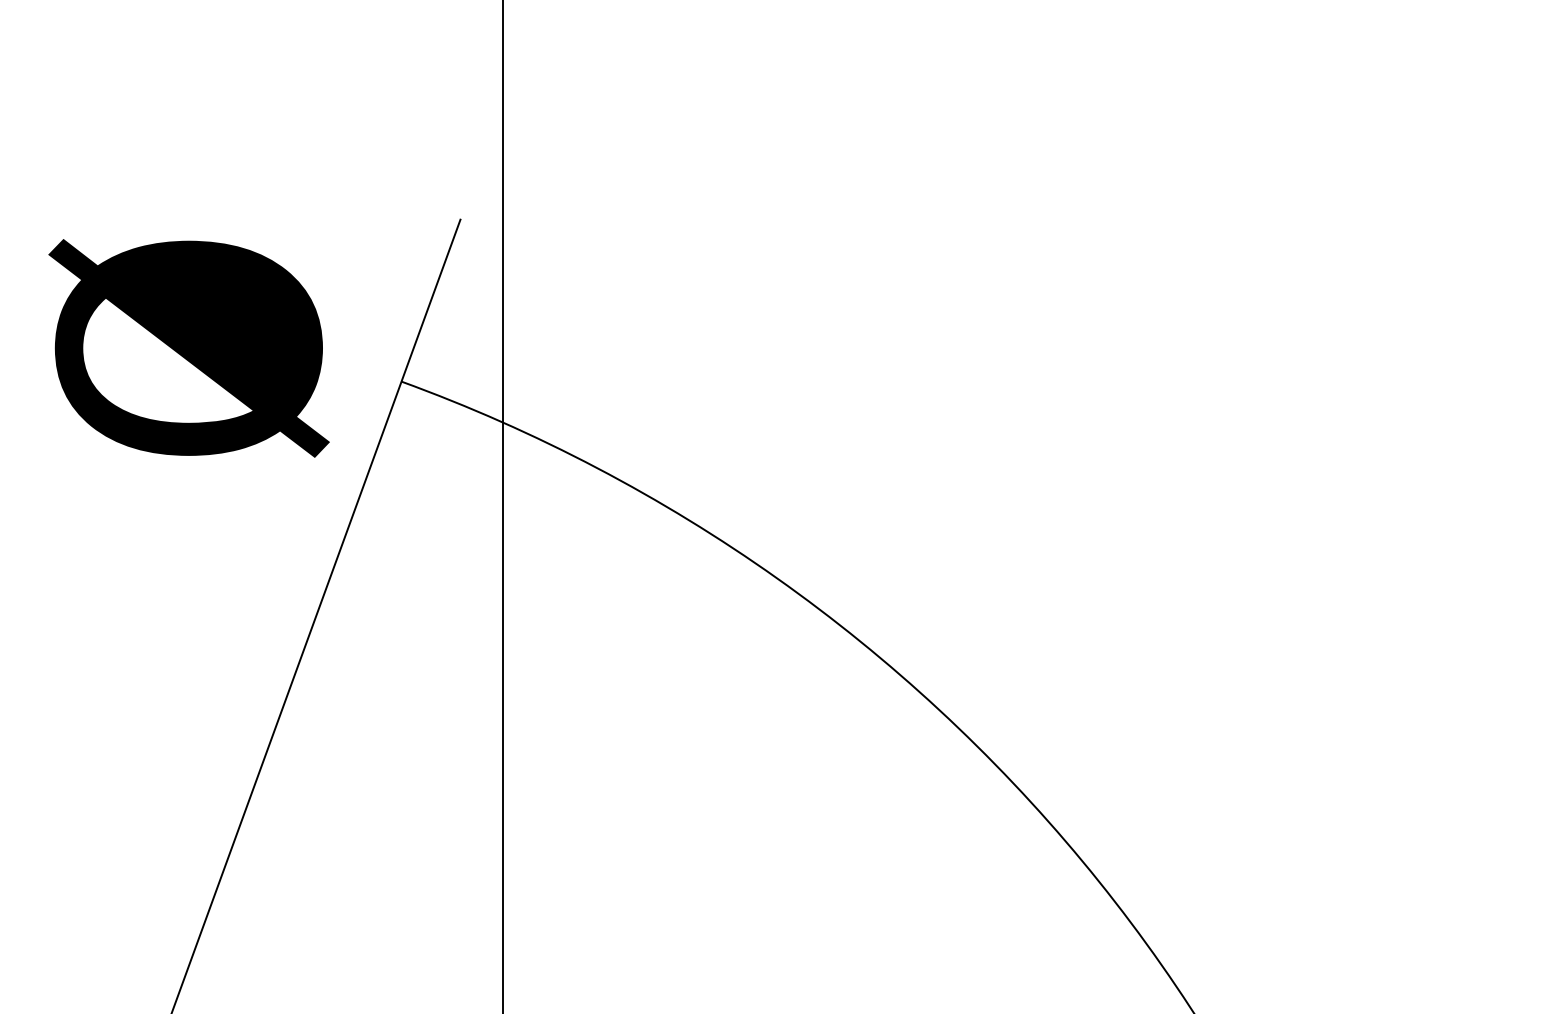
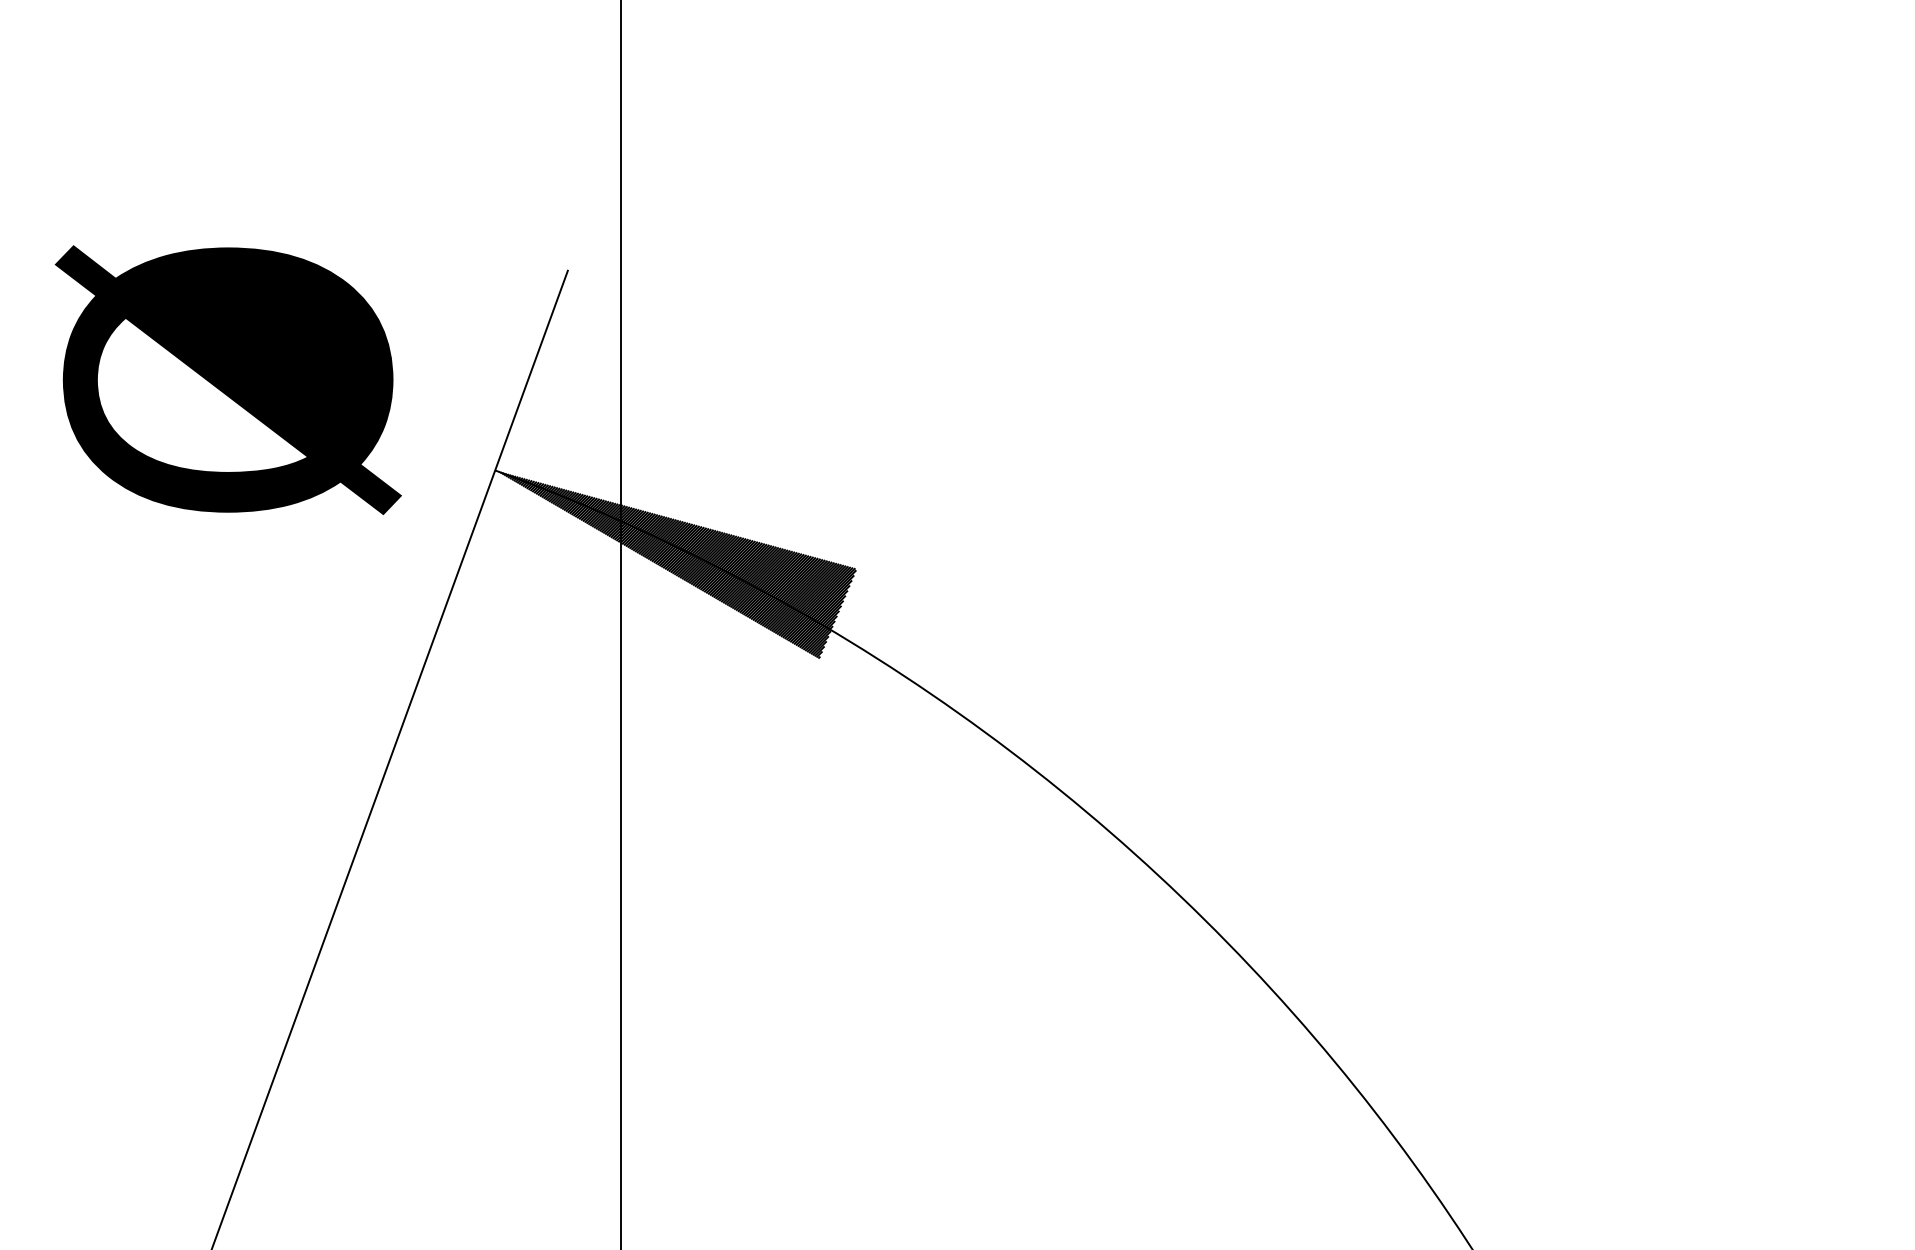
text: (188, 348) -> (227, 380), moved
hatch: (548, 458) -> (676, 565), added

